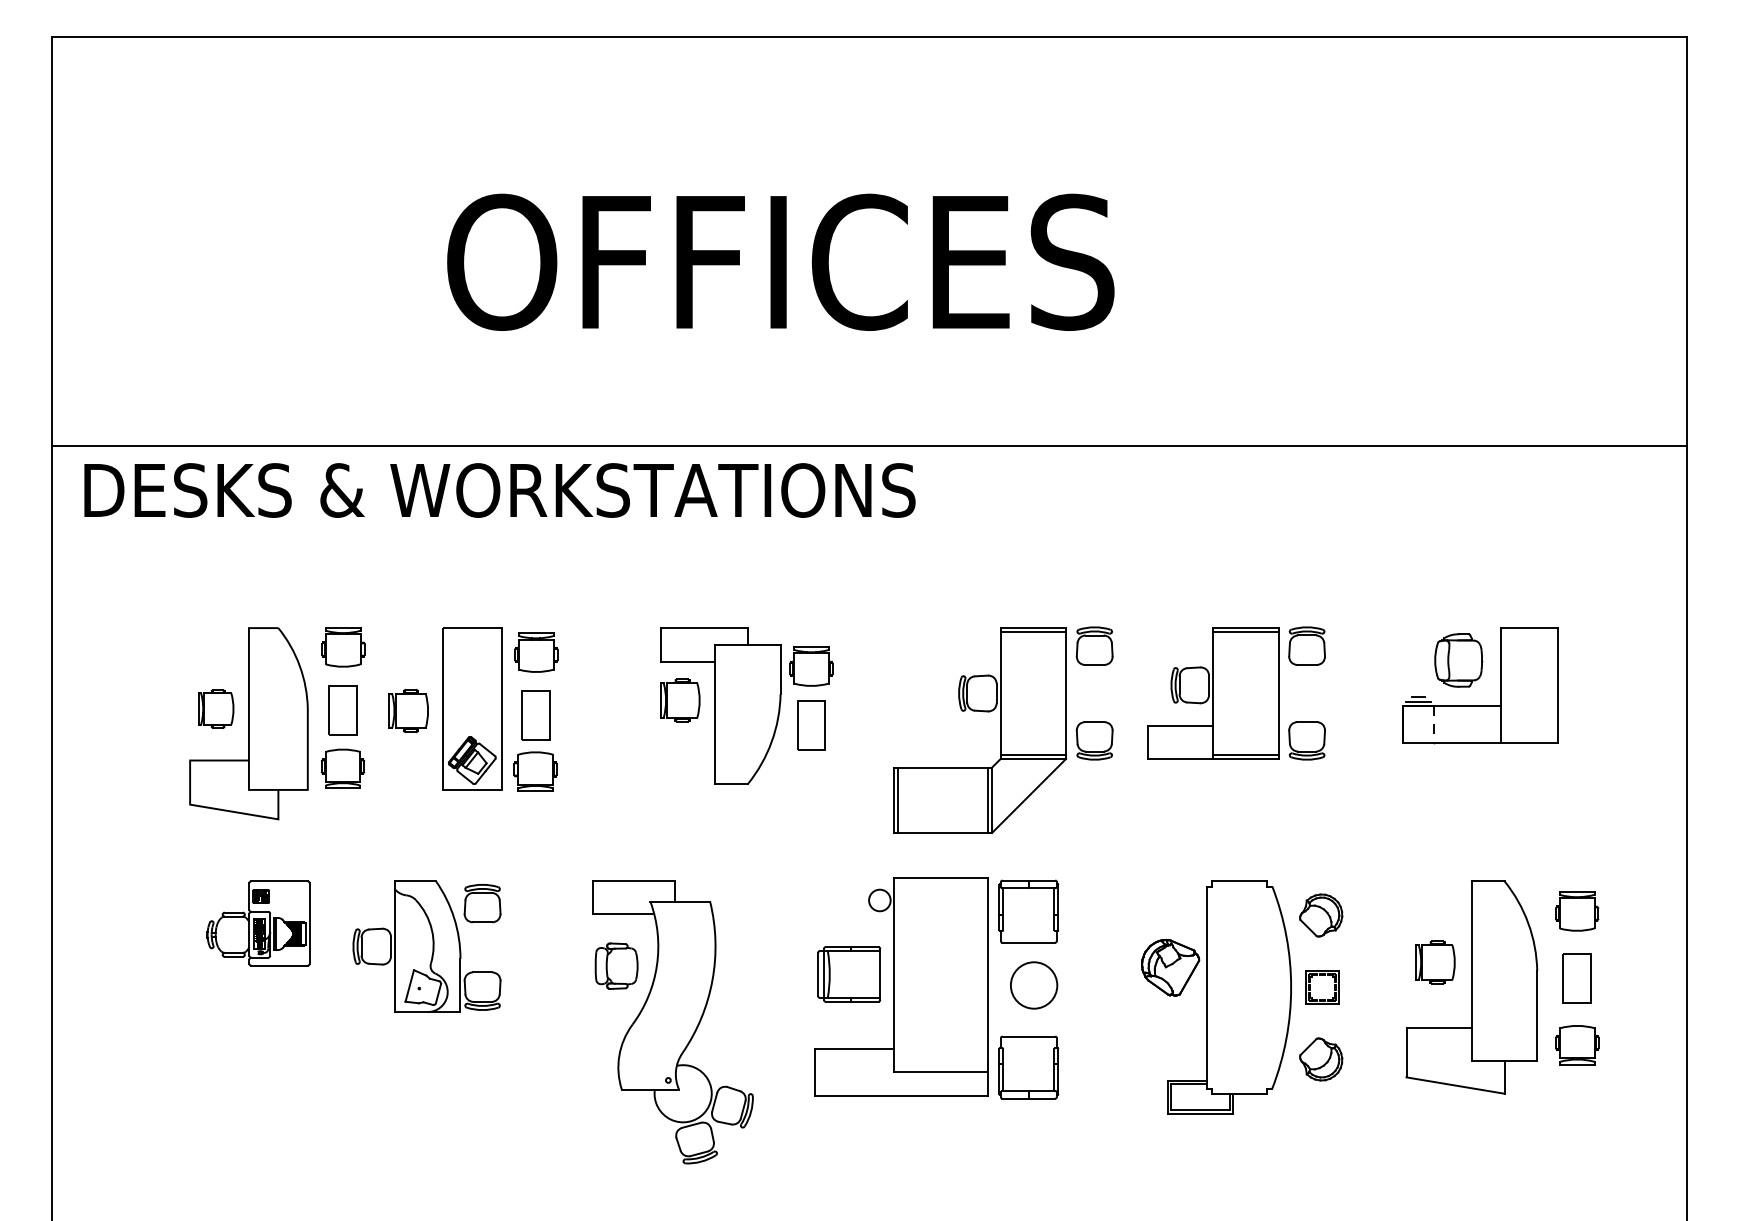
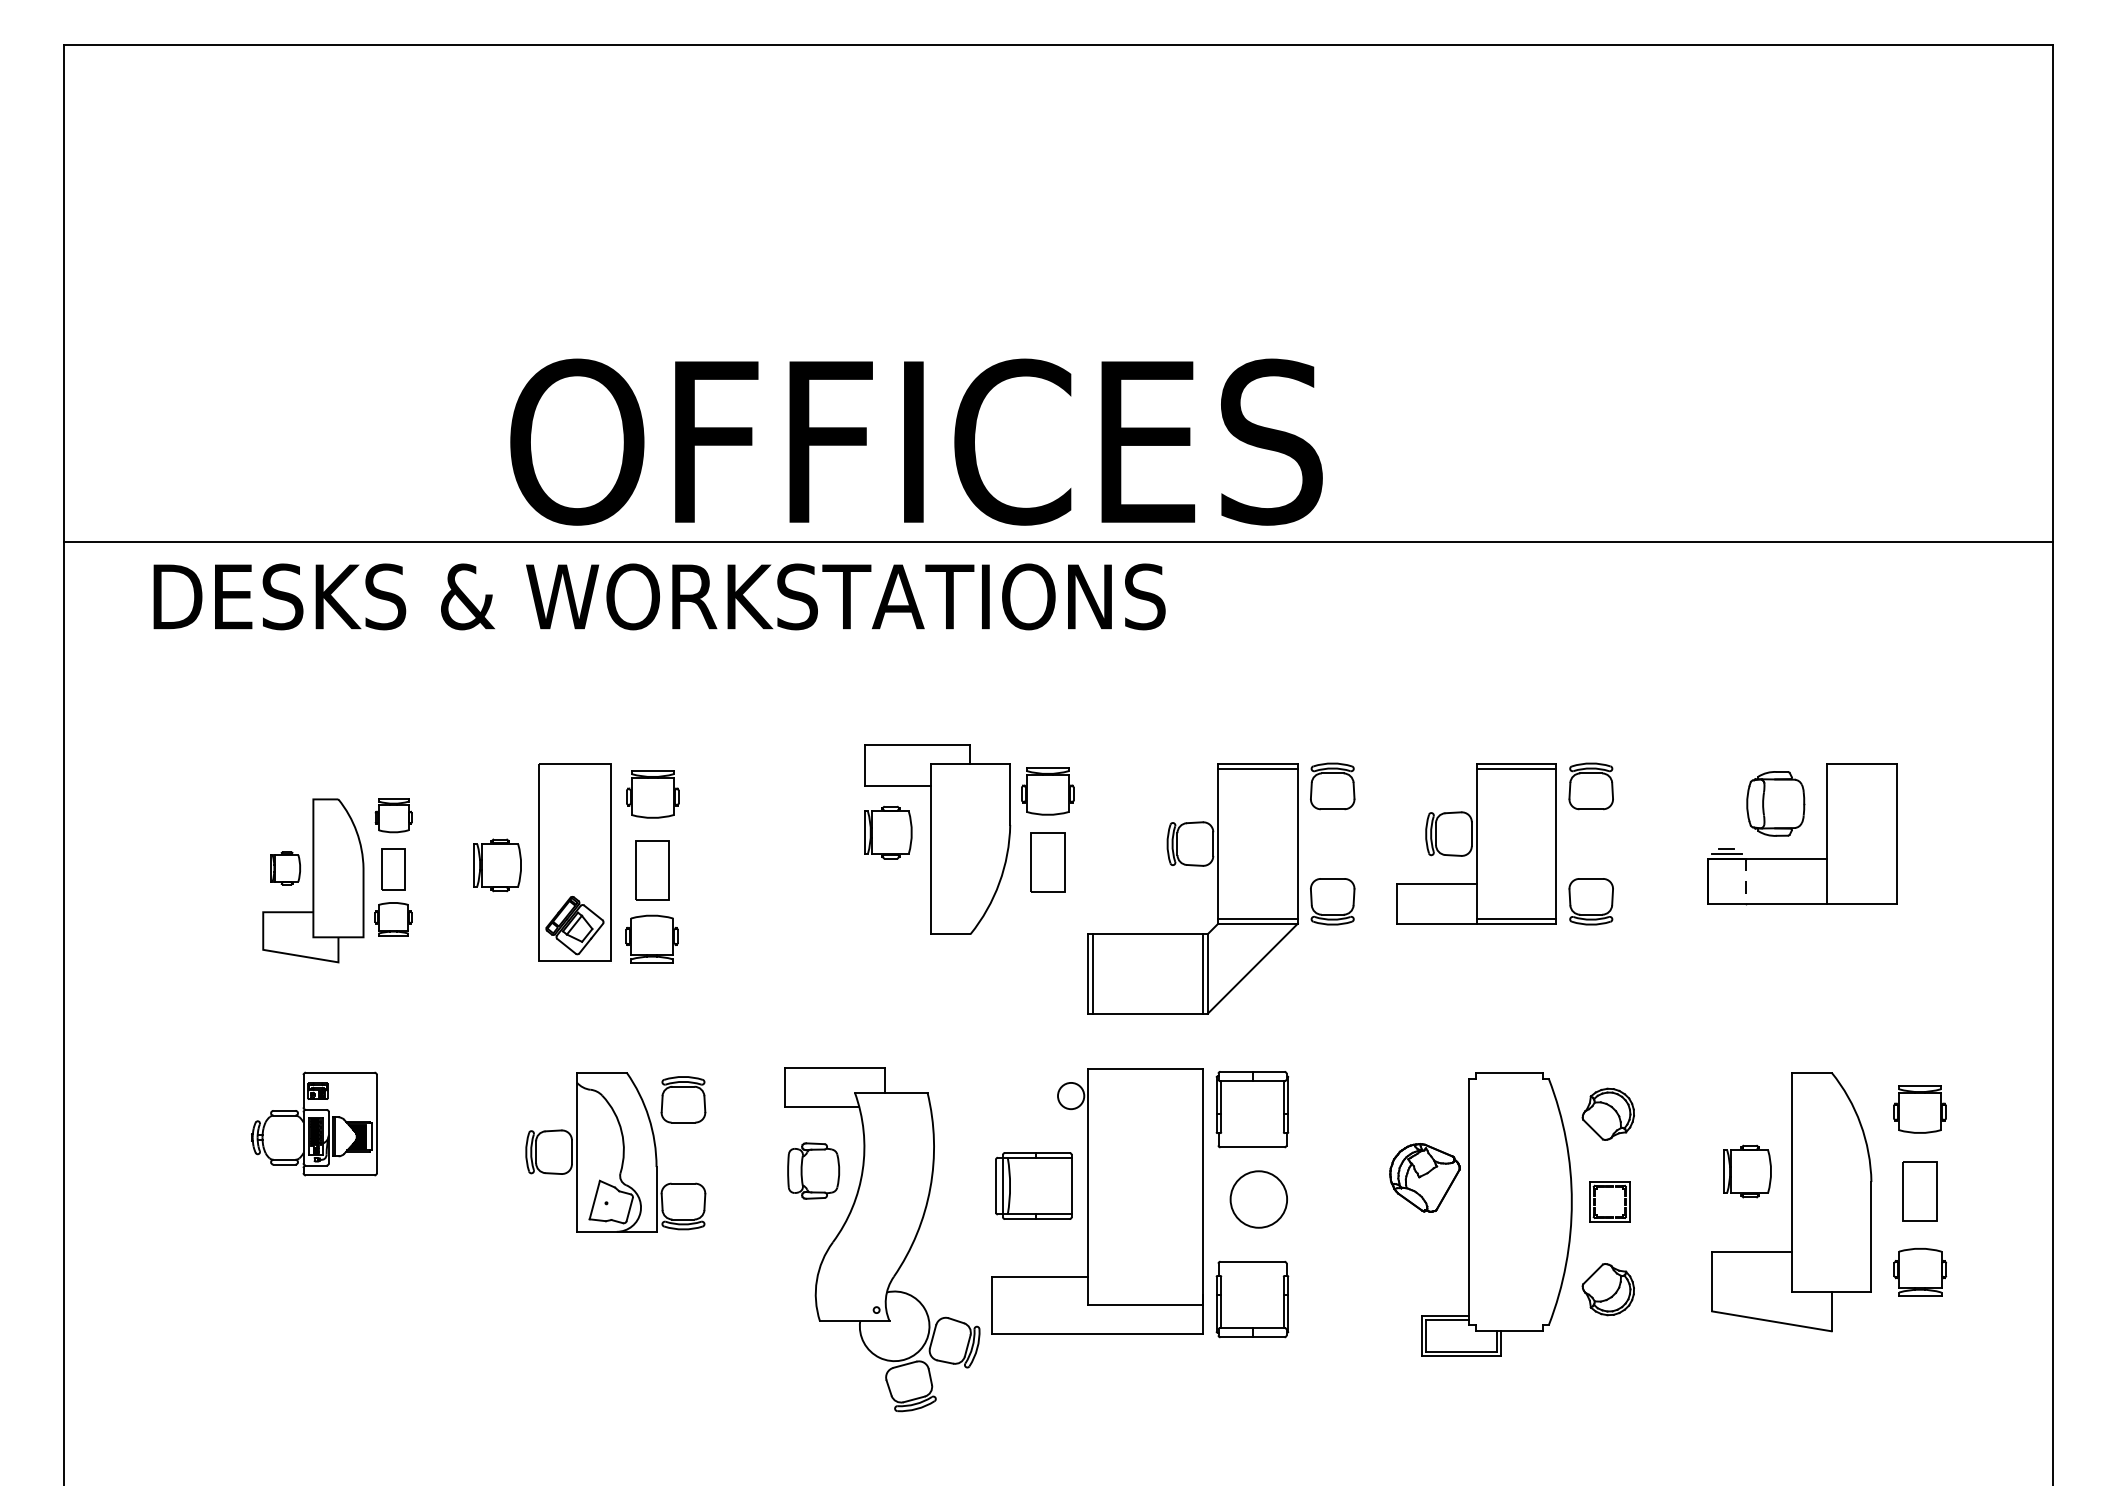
text: (780, 261) -> (916, 441), moved
text: (499, 490) -> (659, 596), moved
part: (747, 706) -> (969, 839), moved
part: (277, 723) -> (337, 880), size x0.7
part: (426, 946) -> (615, 1152), moved
part: (673, 1022) -> (882, 1239), moved

